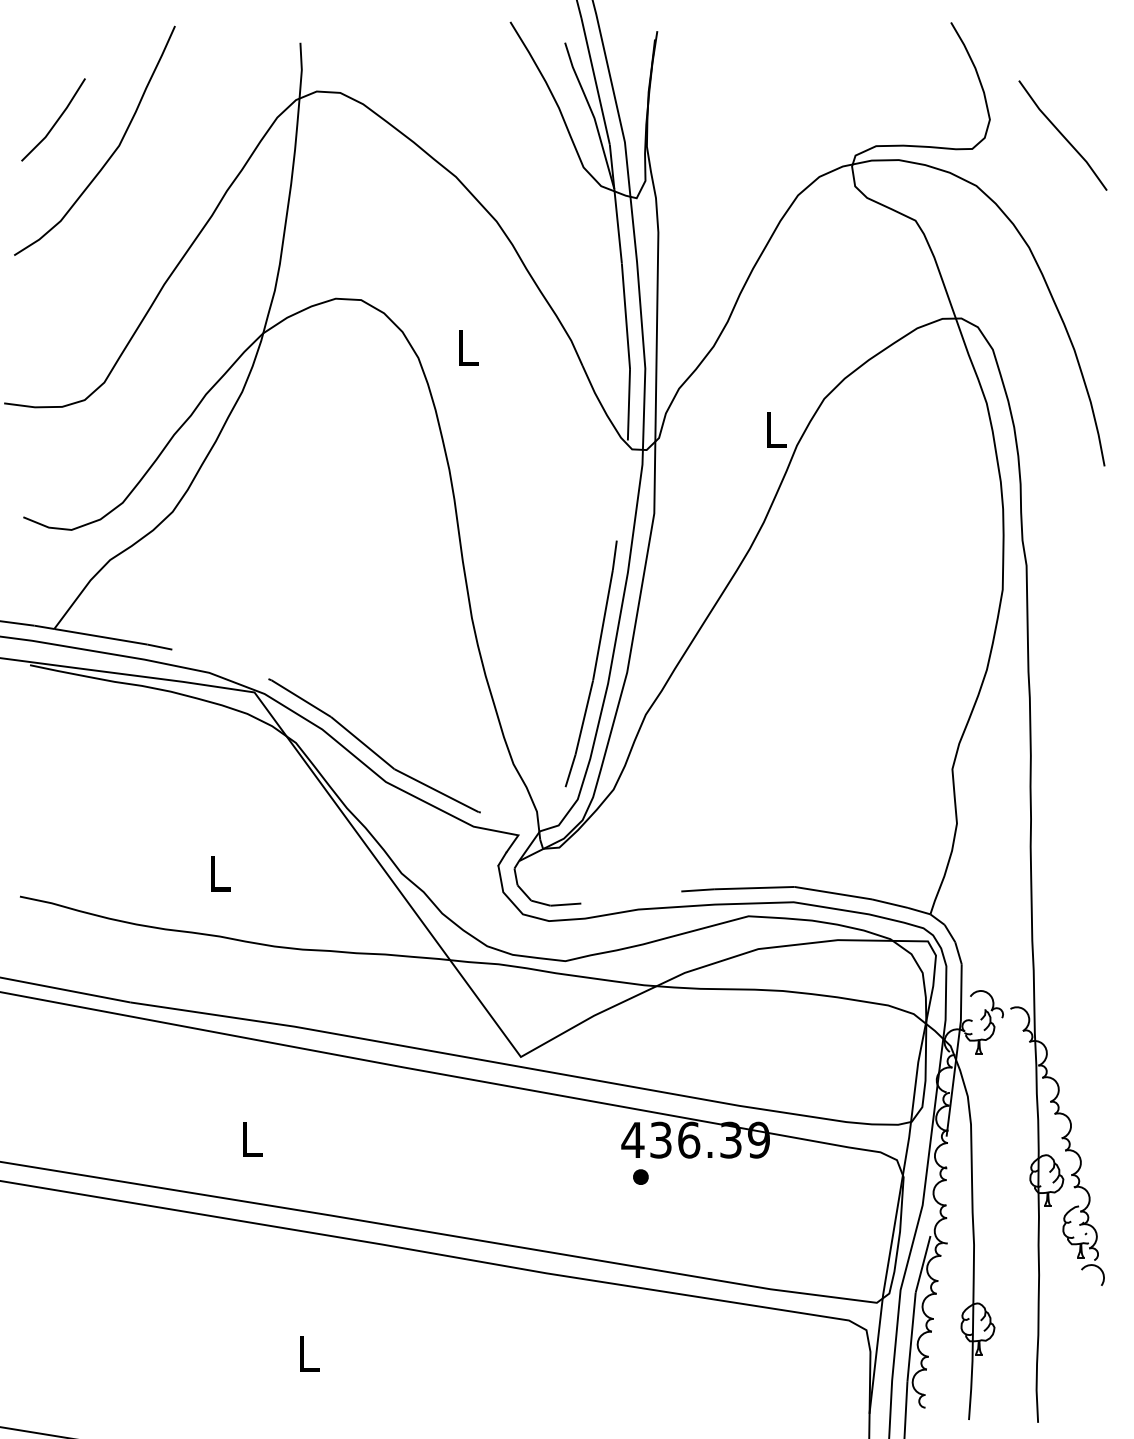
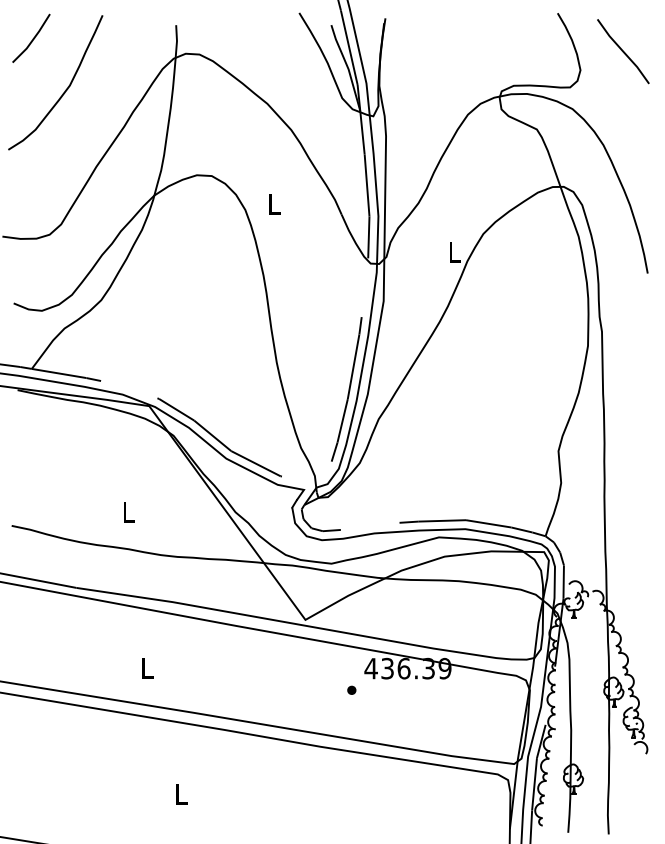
line: (55, 120) -> (32, 38), moved
line: (1063, 135) -> (623, 51), moved
part: (640, 1175) -> (351, 689), moved

